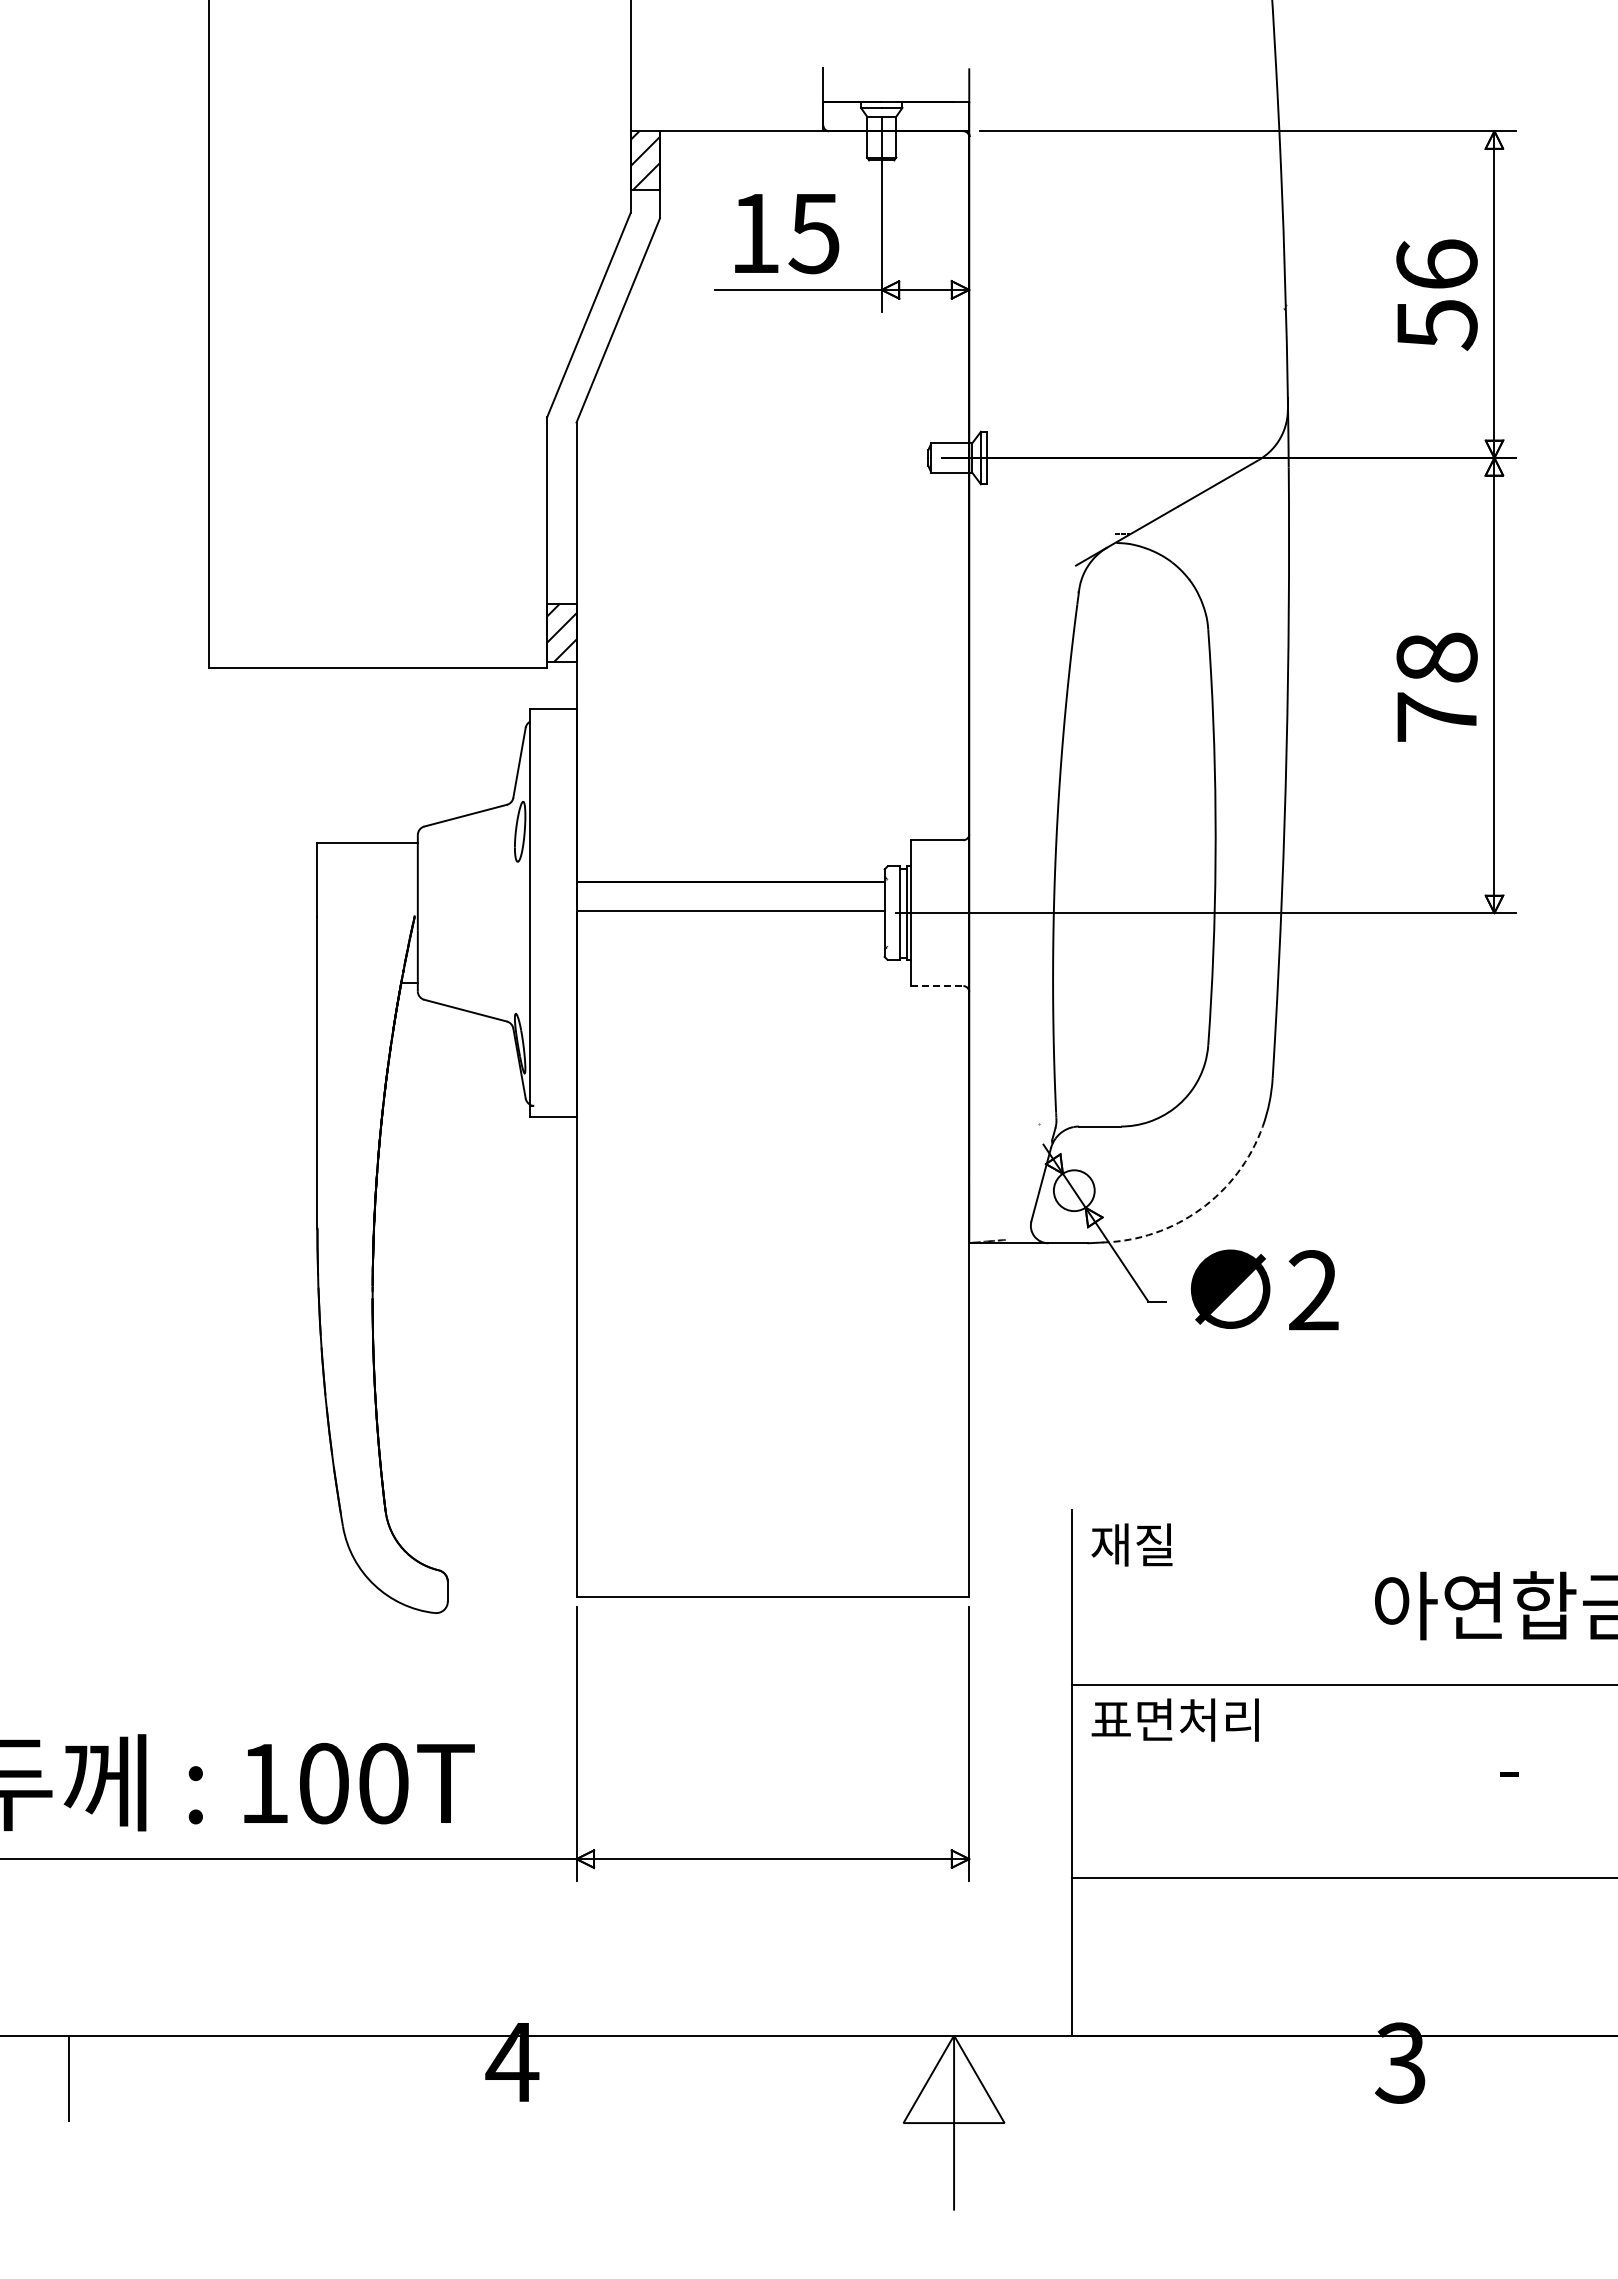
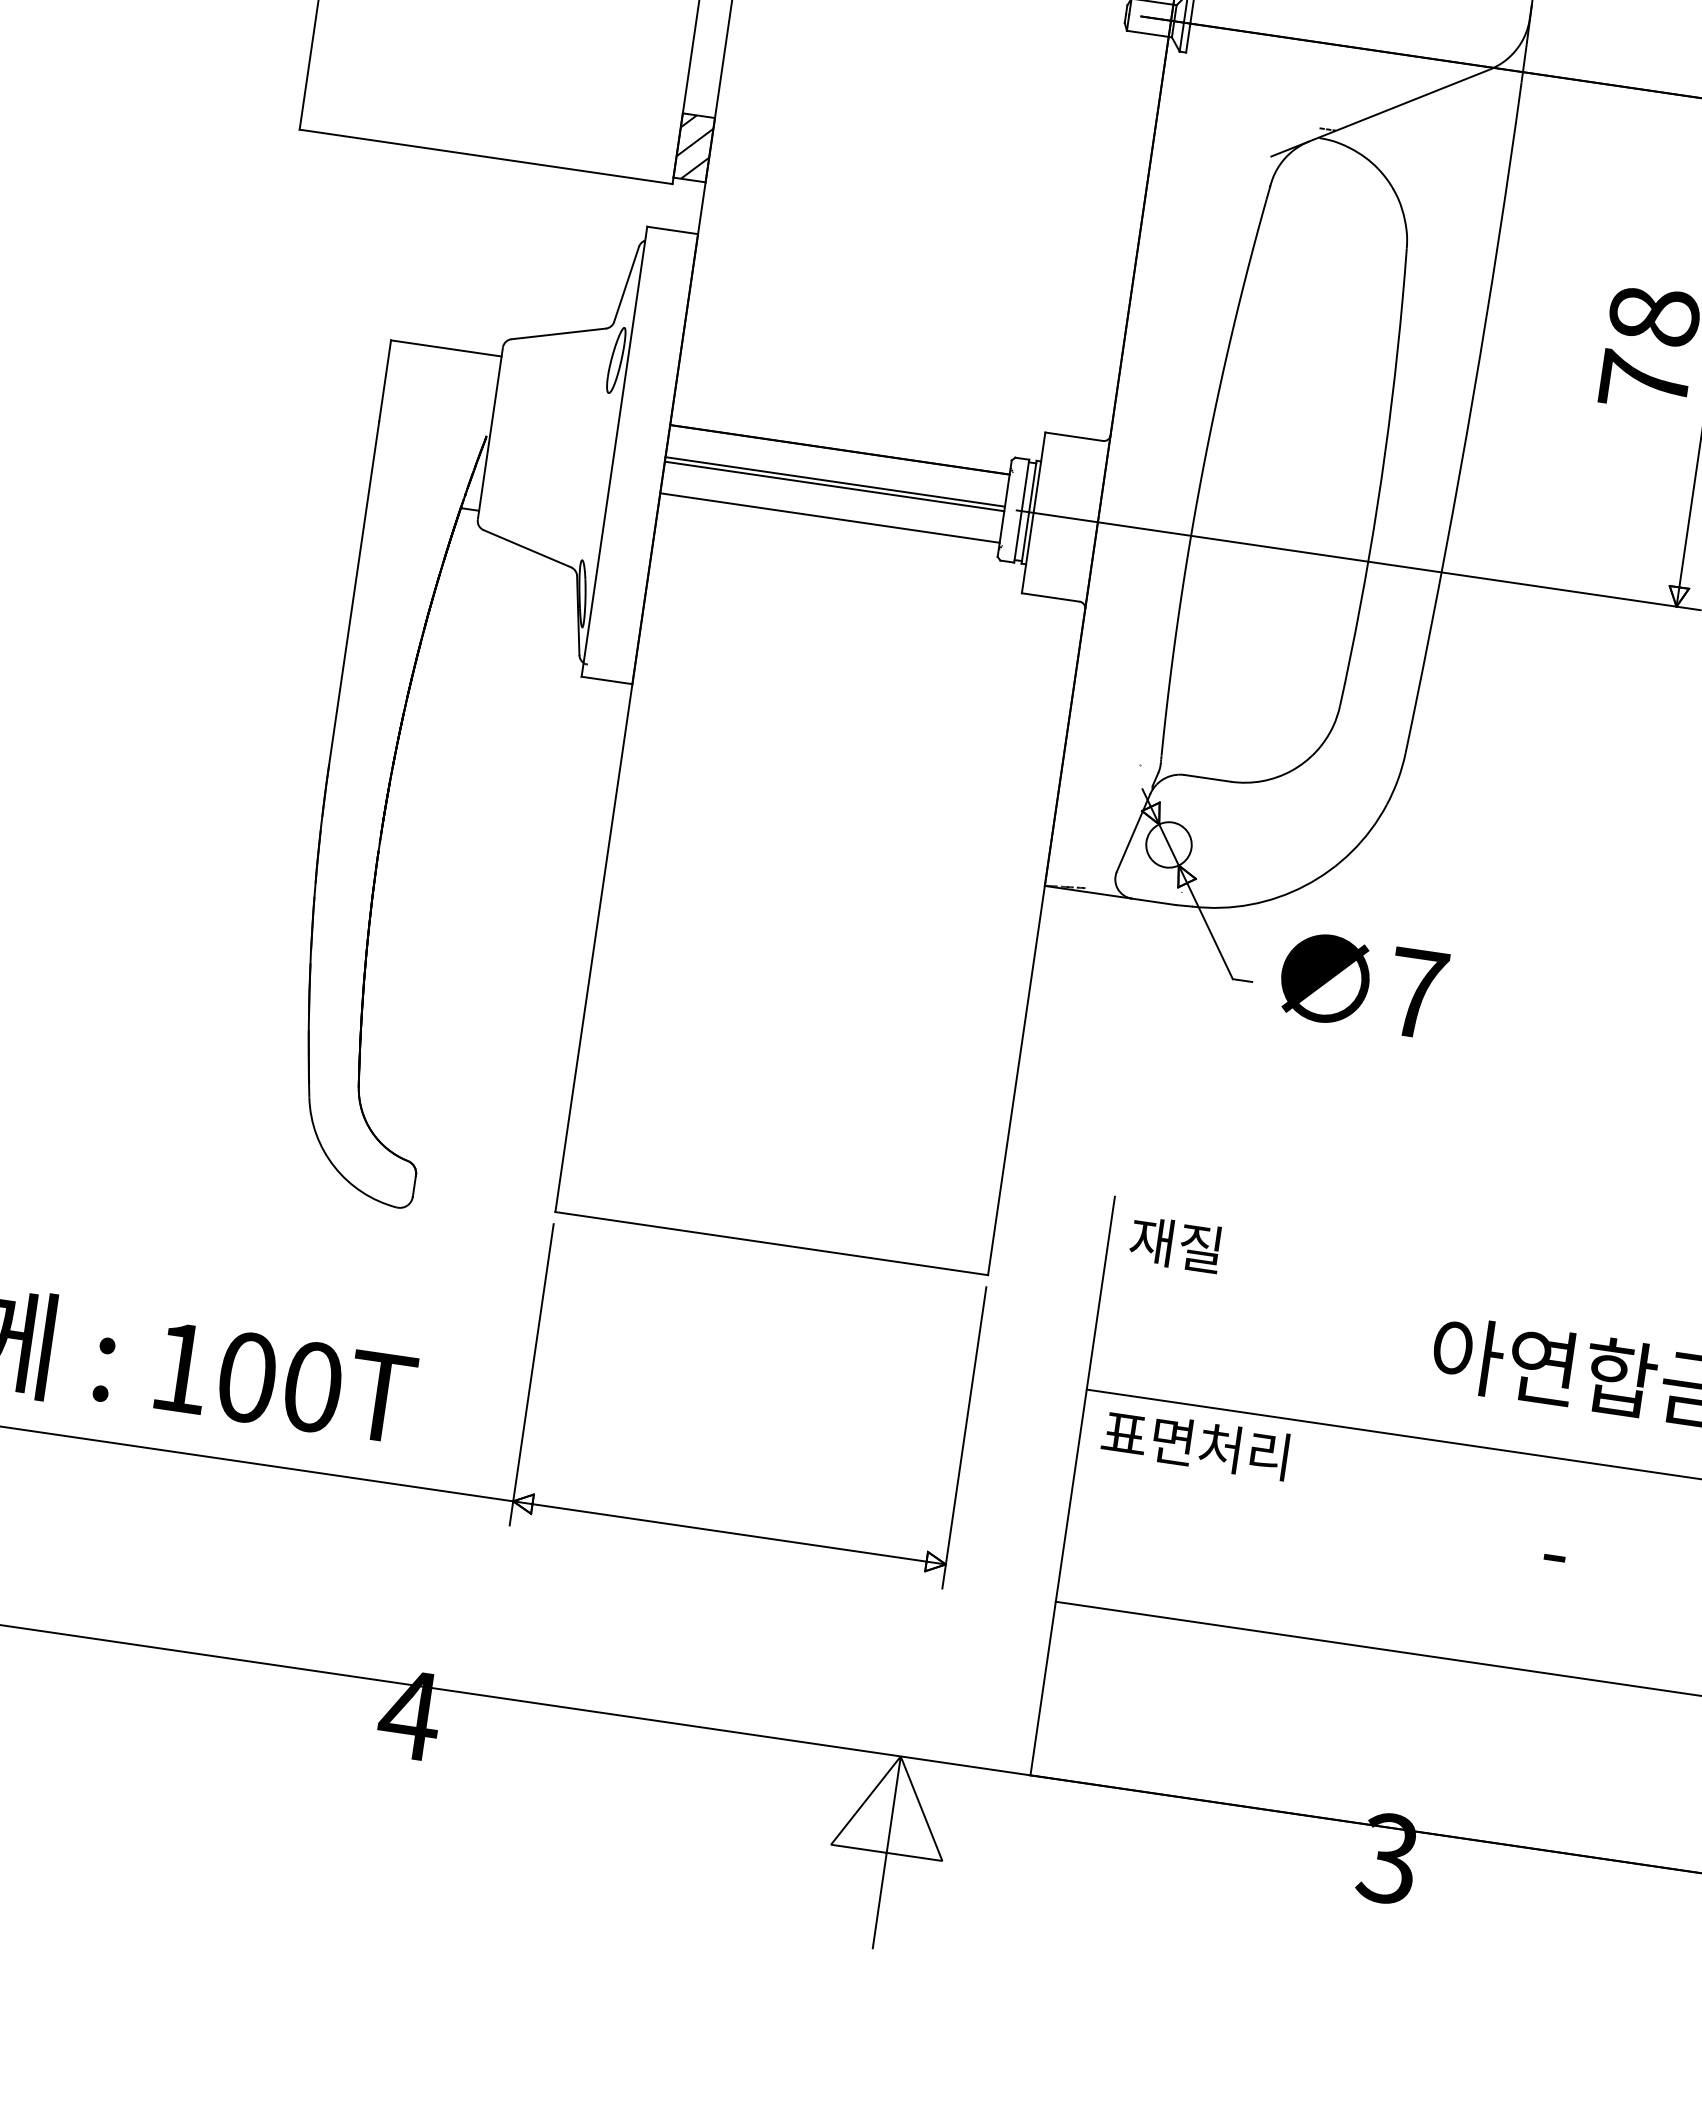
line: (730, 915) -> (834, 486), added
line: (730, 944) -> (829, 518), added
line: (937, 986) -> (1051, 597), dashed -> solid
arc: (1200, 1209) -> (1305, 885), dashed -> solid
text: (1313, 1290) -> (1416, 993), 2 -> 7

